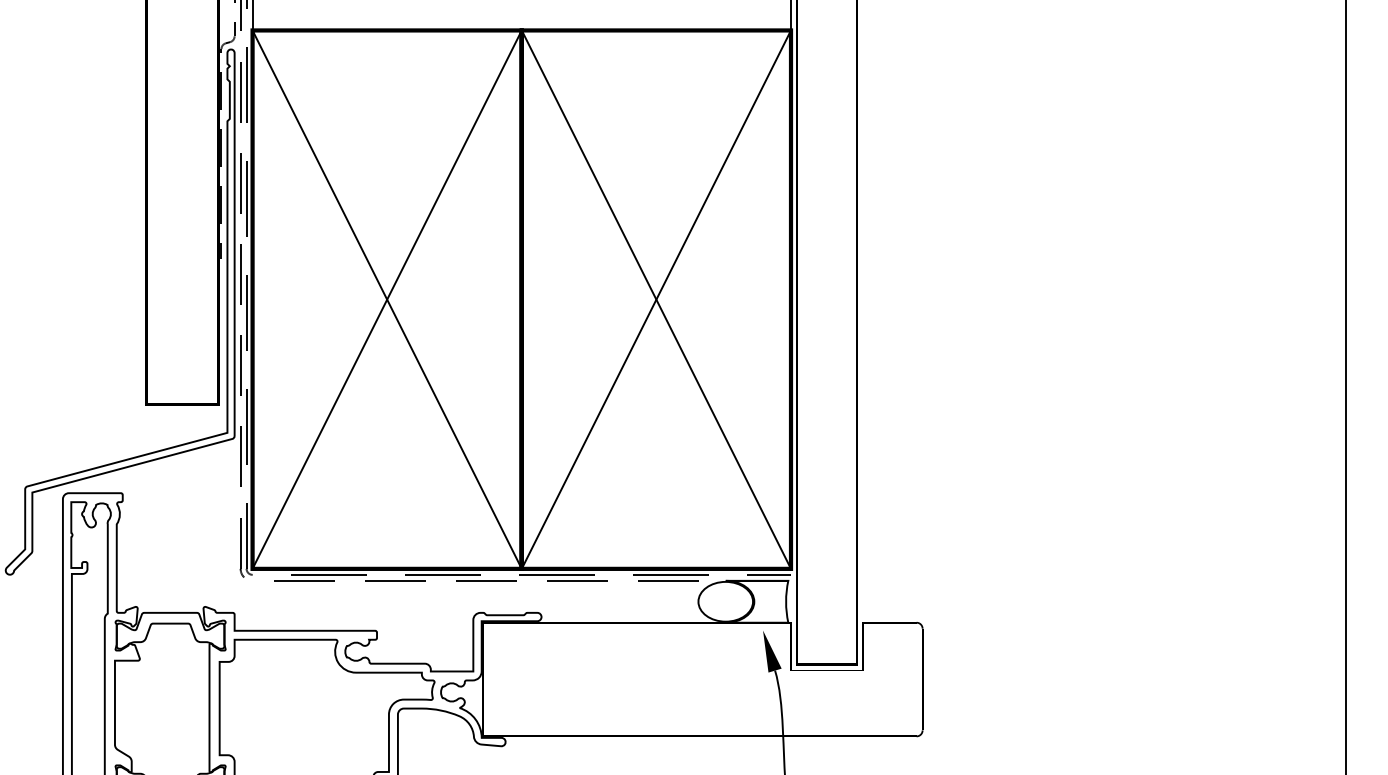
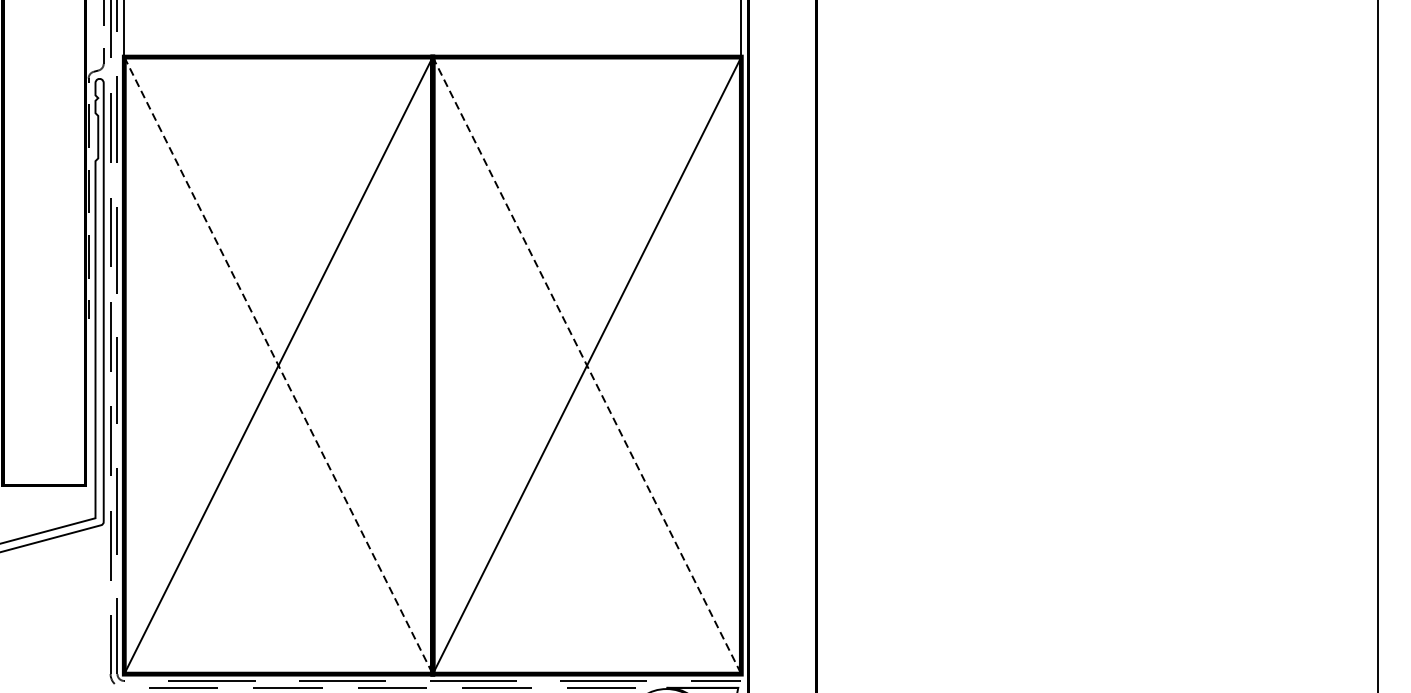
line: (387, 299) -> (278, 365), solid -> dashed
line: (656, 299) -> (587, 365), solid -> dashed

